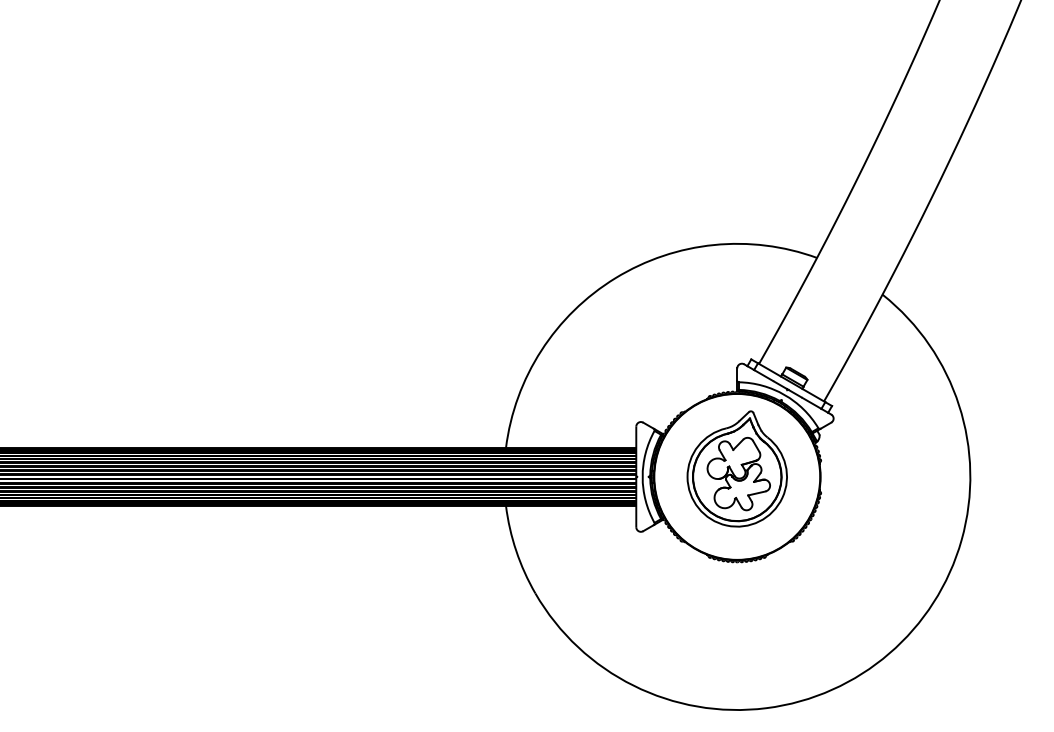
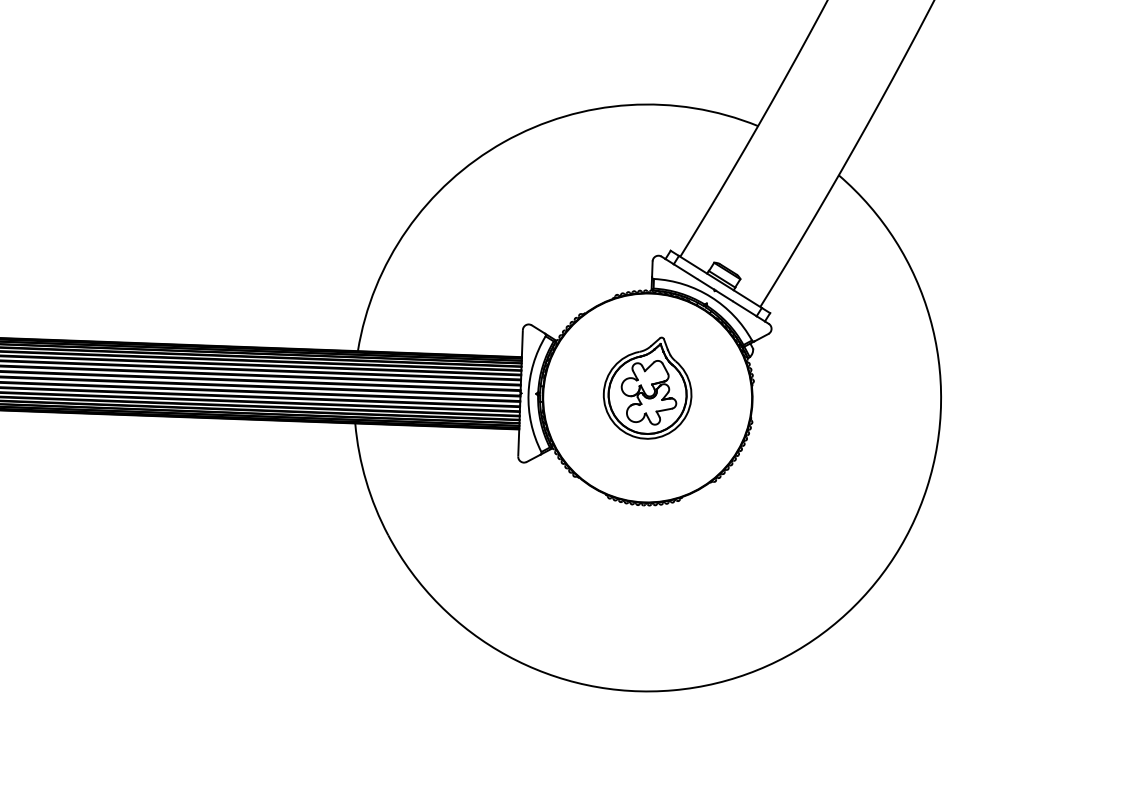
part: (736, 468) -> (647, 387), size x0.7

